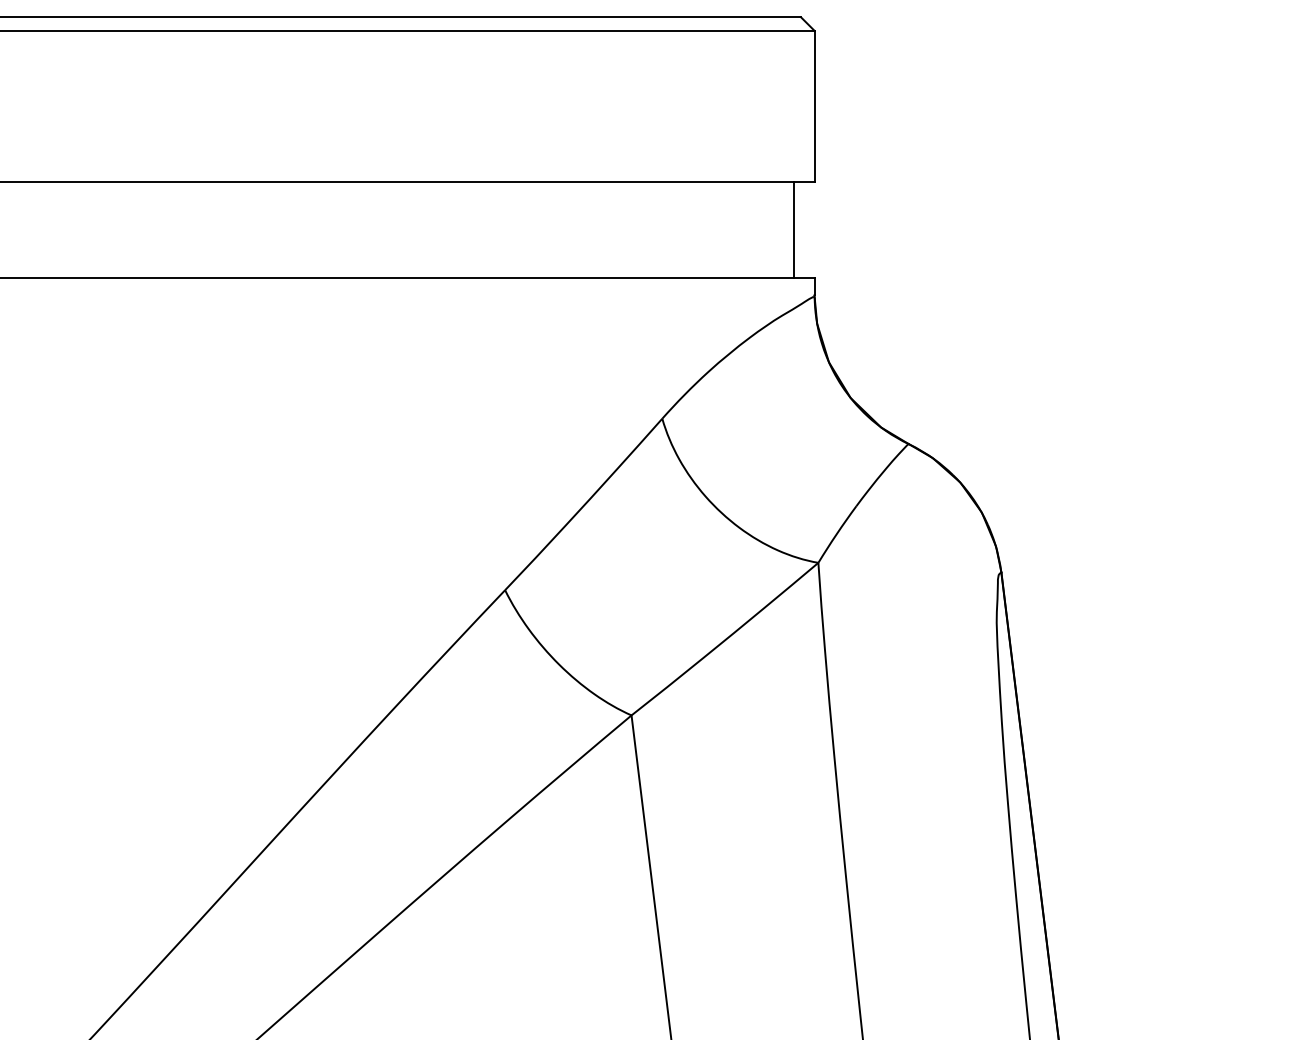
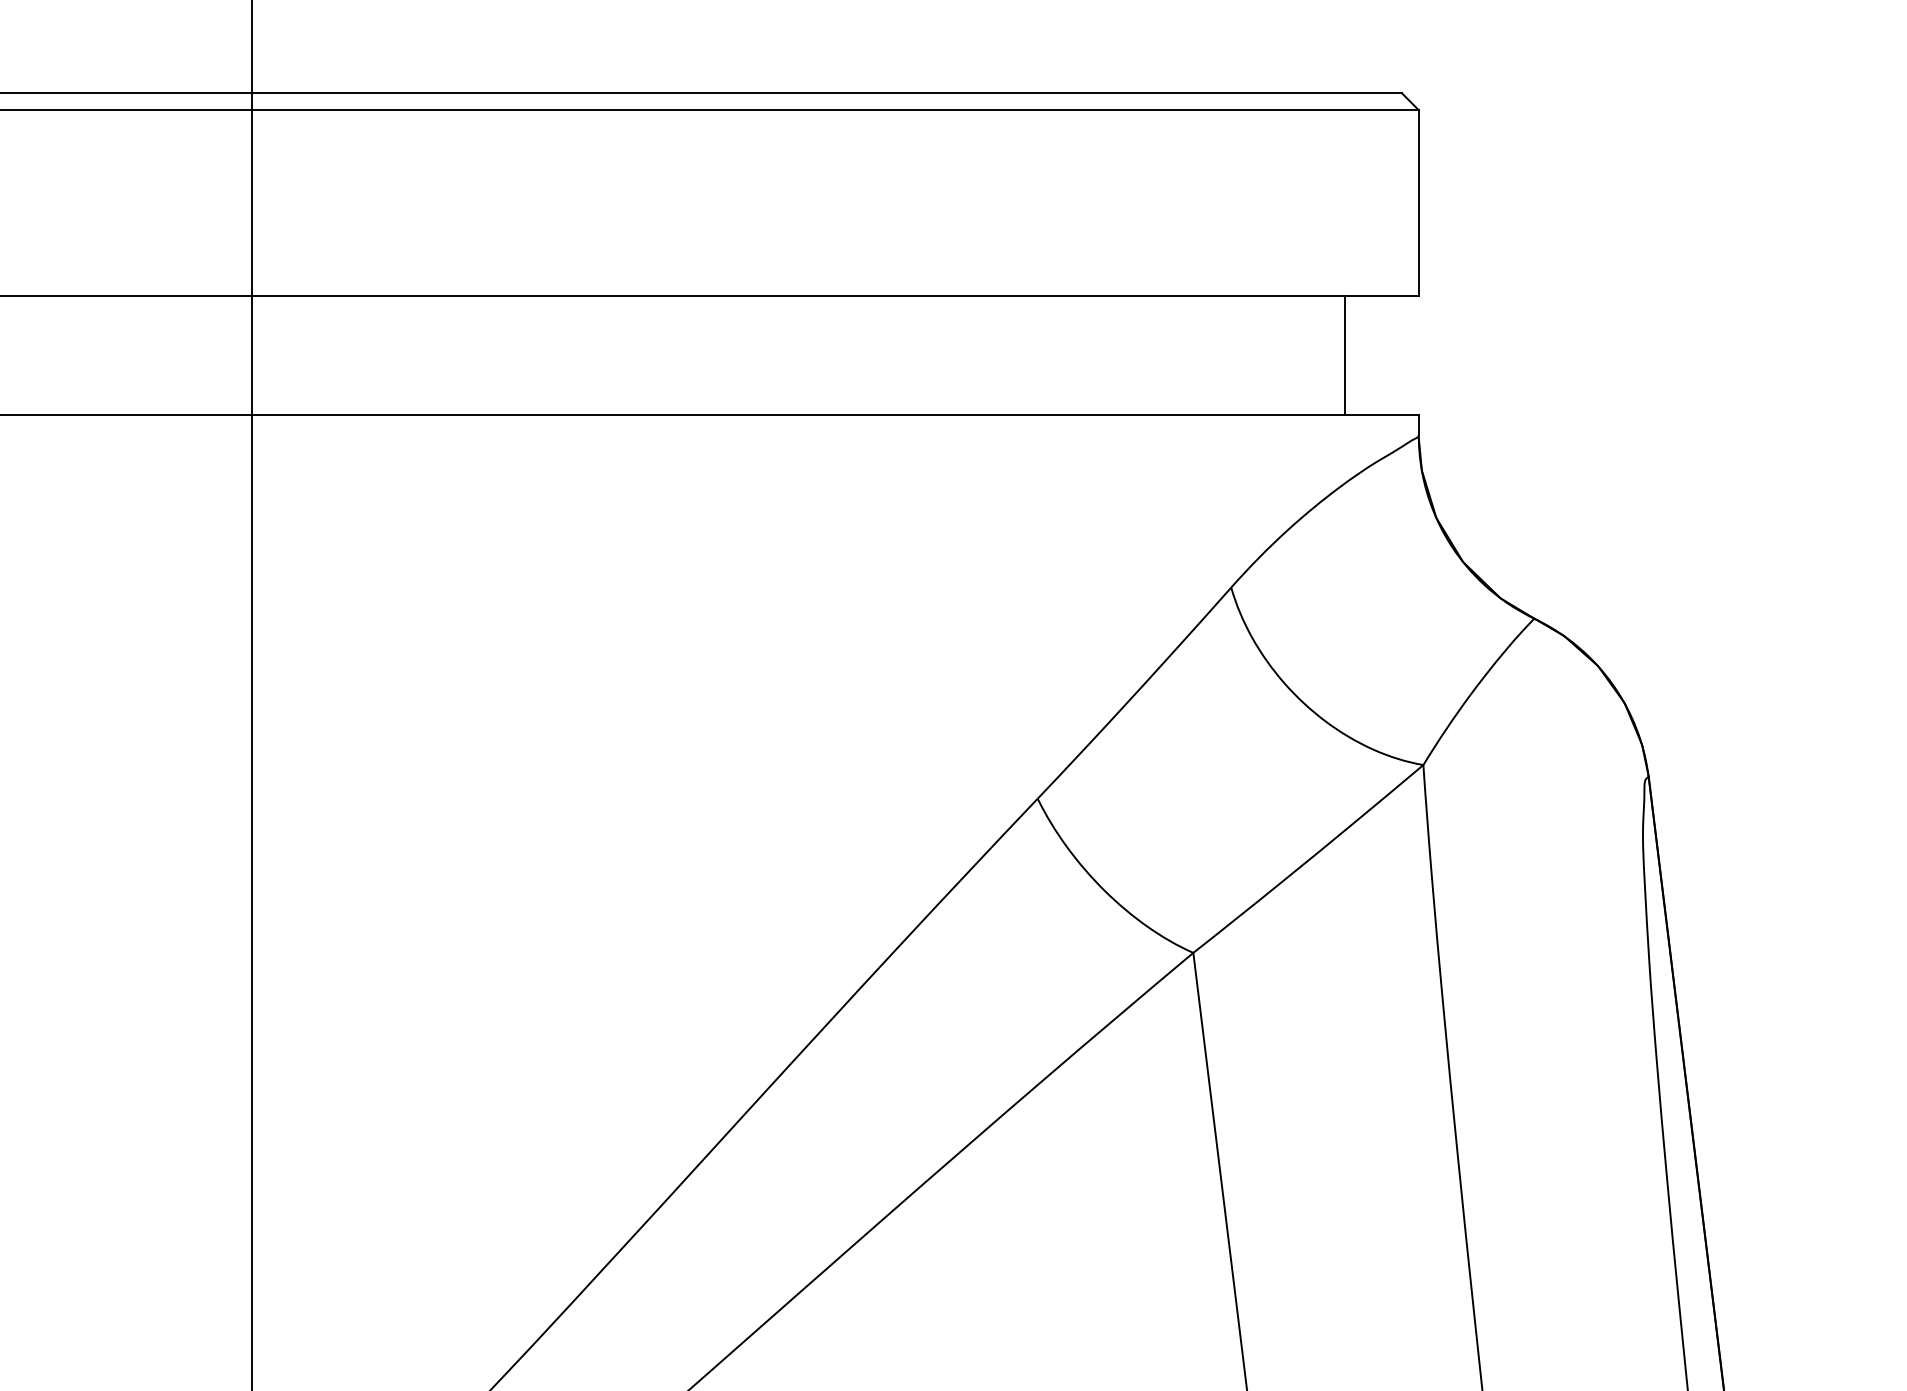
line: (794, 230) -> (1344, 355), moved

